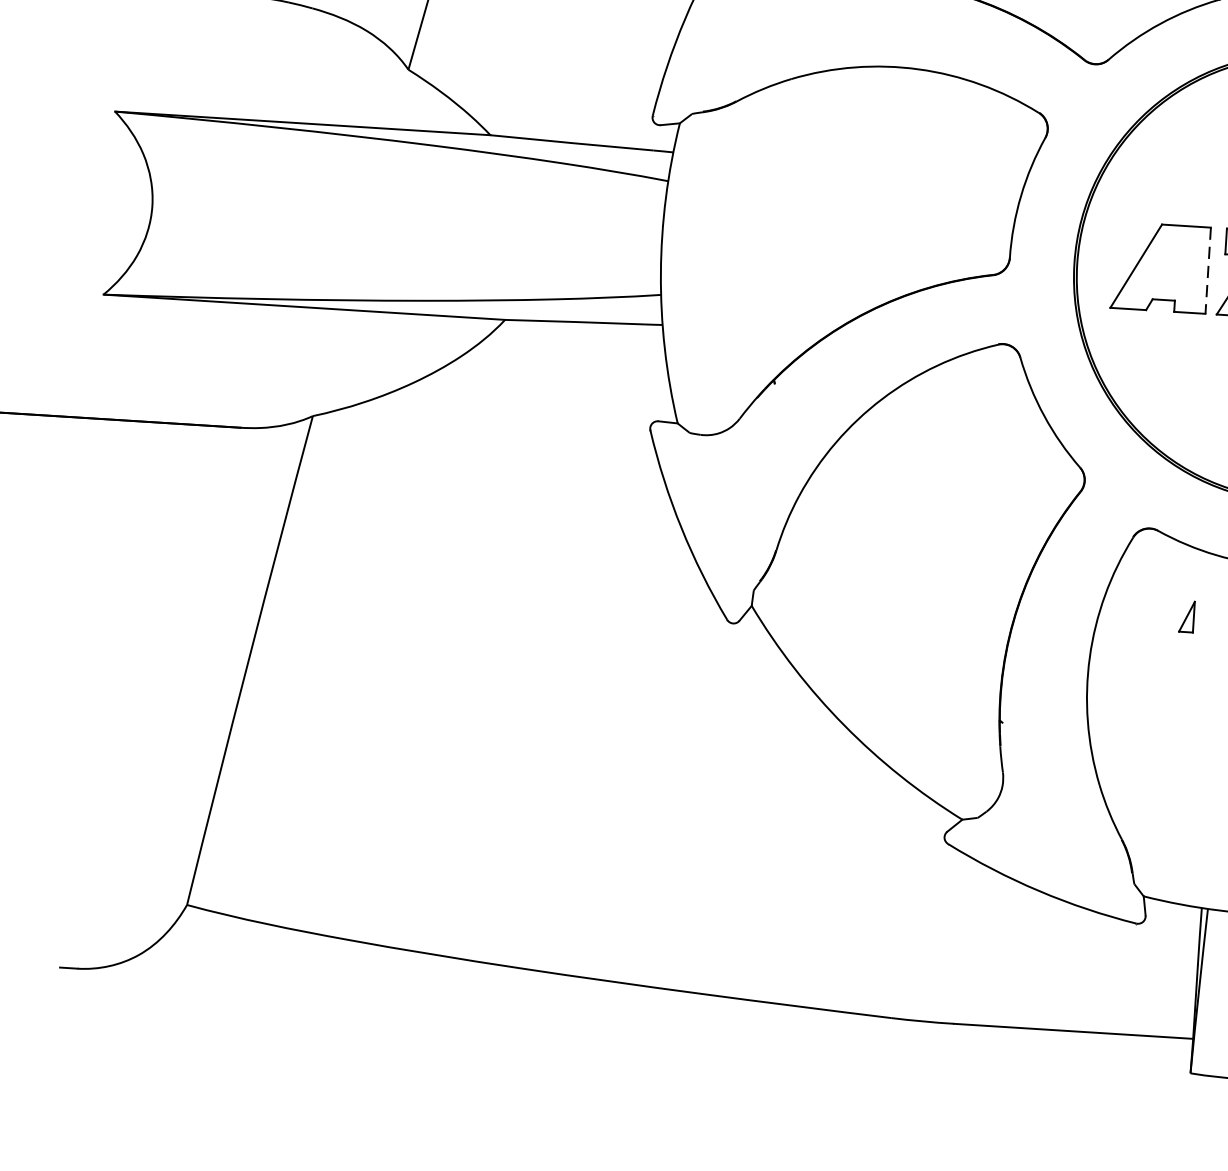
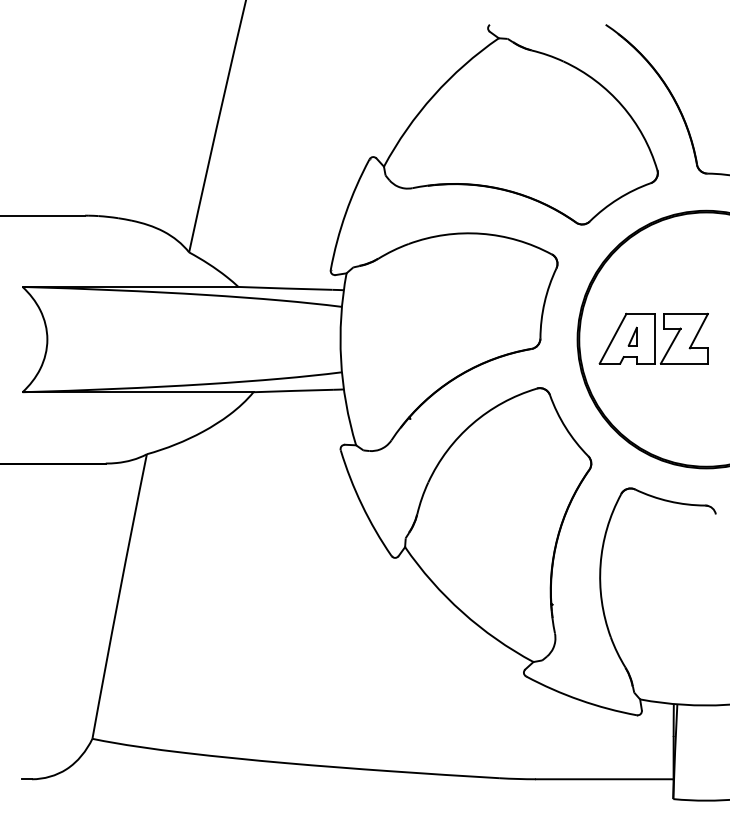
line: (1208, 270) -> (654, 338), dashed -> solid
part: (1186, 616) -> (632, 336), moved

